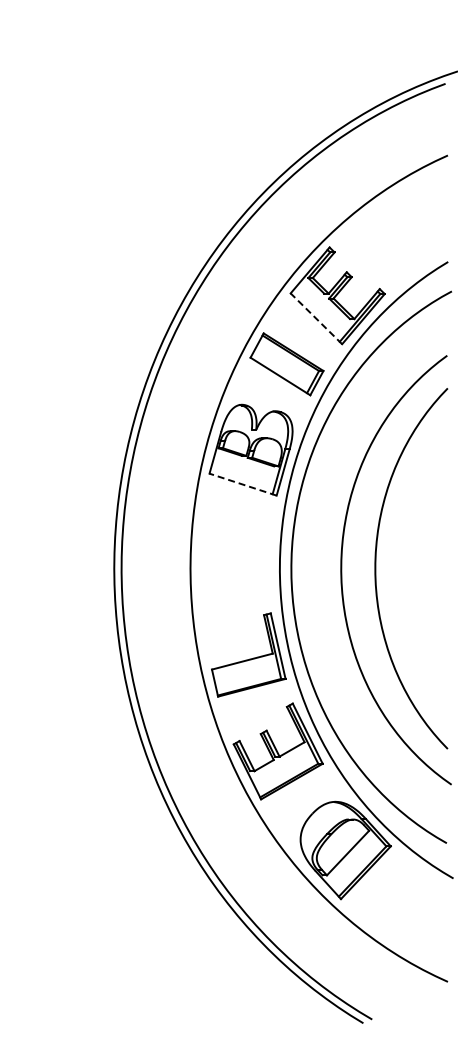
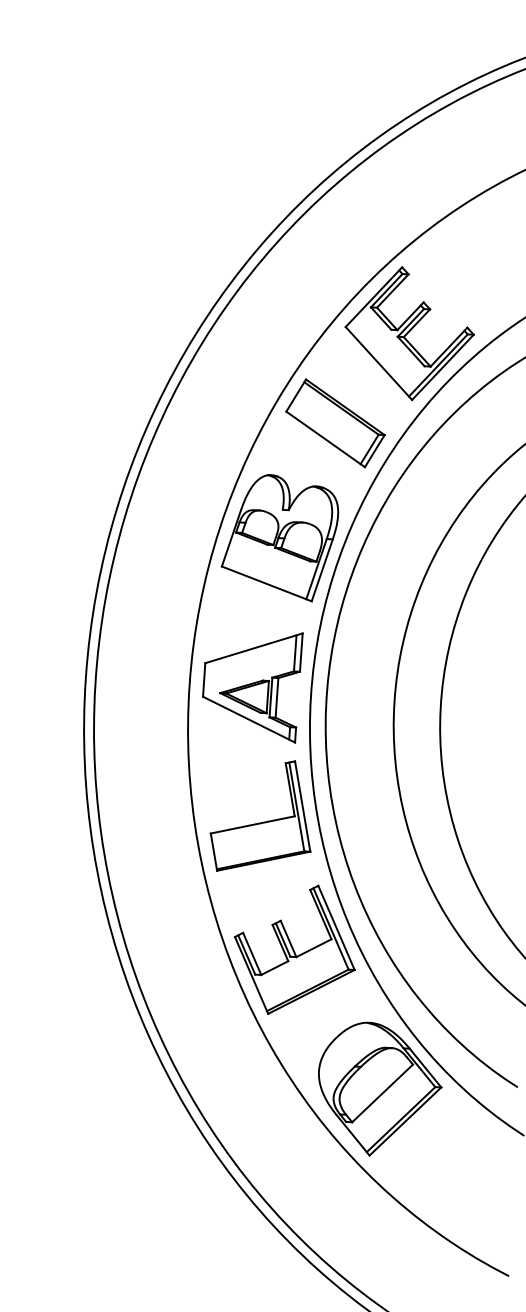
line: (316, 318) -> (379, 363), dashed -> solid
line: (242, 484) -> (266, 583), dashed -> solid
part: (235, 559) -> (250, 685), added

